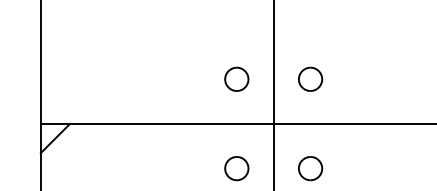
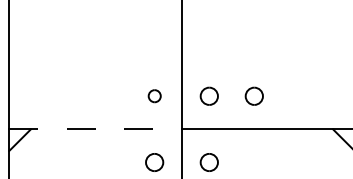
part: (236, 78) -> (154, 95), size x0.7
part: (370, 78) -> (253, 95), added
line: (158, 124) -> (96, 129), solid -> dashed

